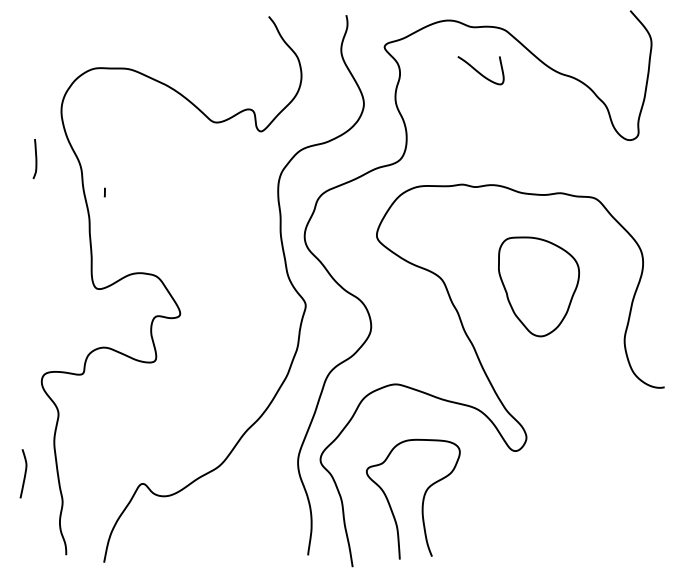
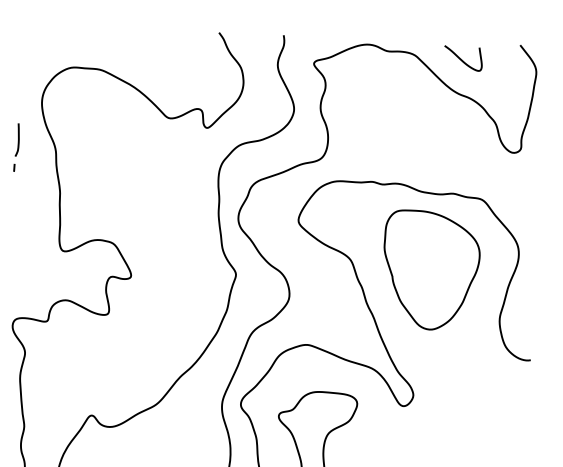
curve: (479, 71) -> (461, 59), moved
line: (104, 192) -> (14, 167), moved
part: (538, 286) -> (430, 270), size x1.43

